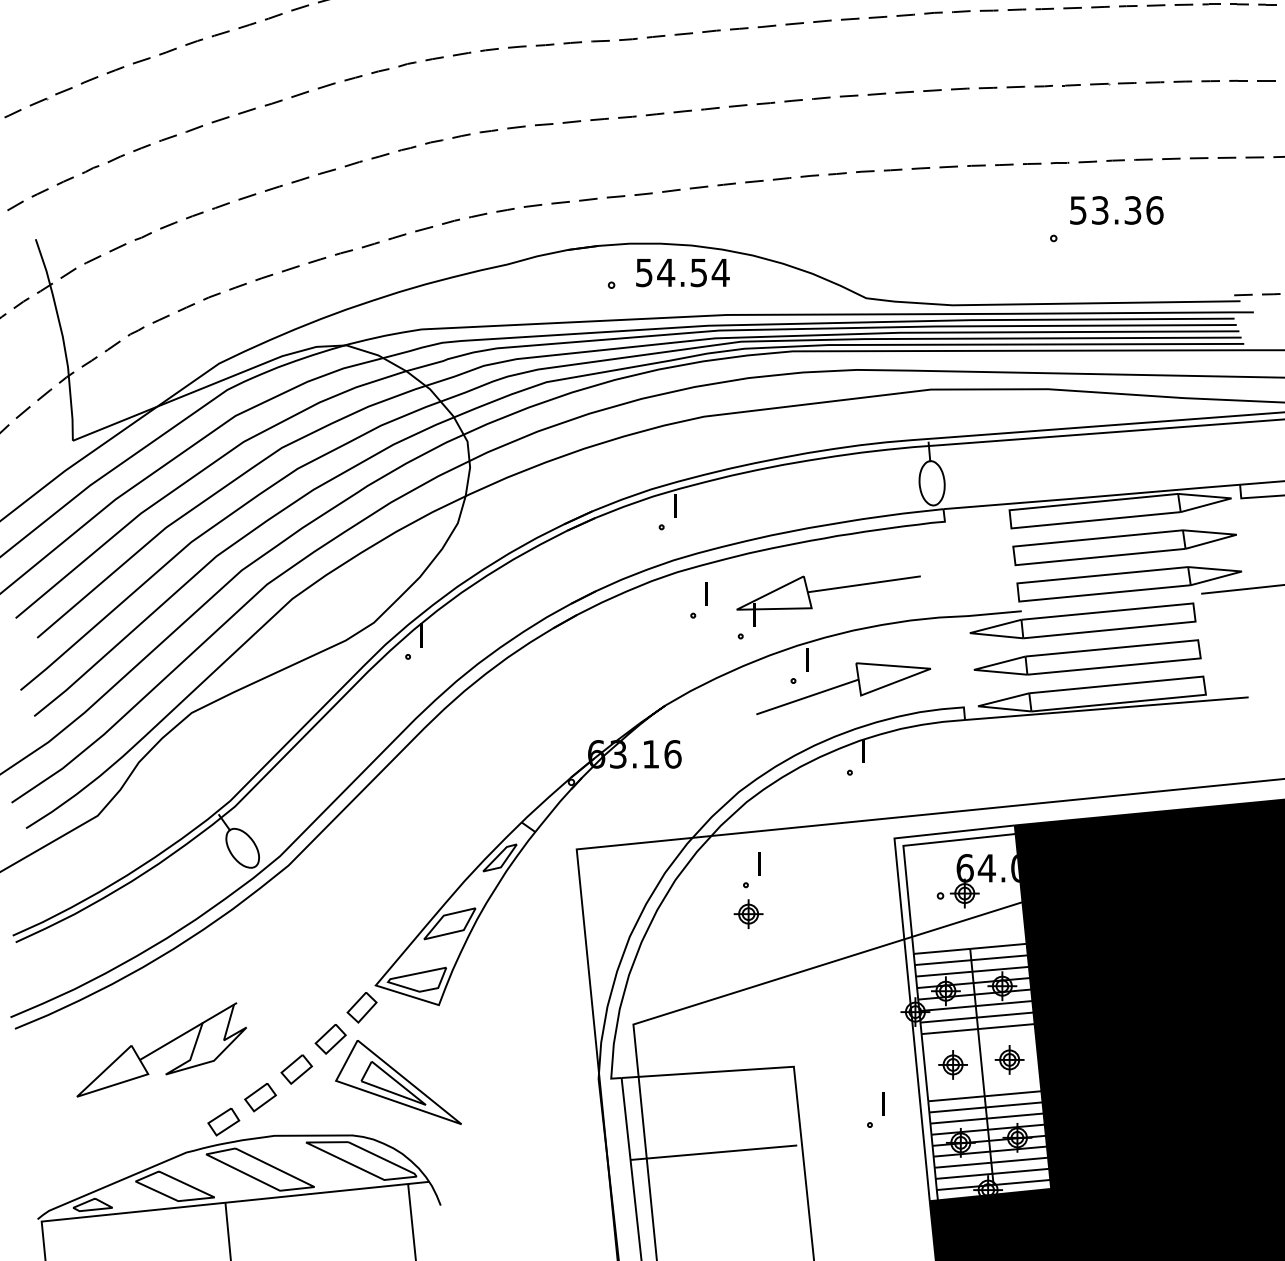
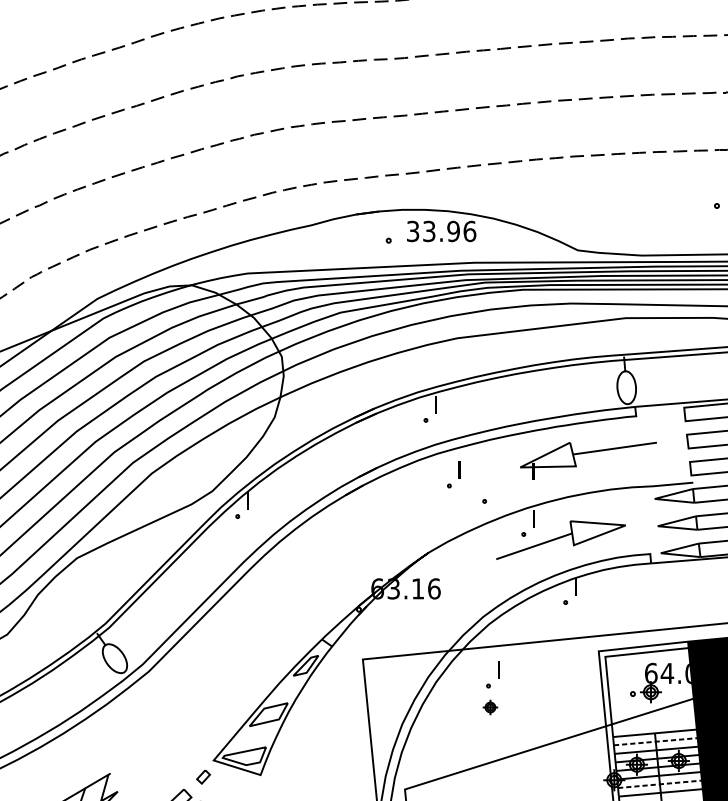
text: (682, 272) -> (441, 231), 54.54 -> 33.96
part: (828, 590) -> (588, 453), moved
part: (748, 913) -> (490, 707), size x0.7
line: (971, 960) -> (655, 741), solid -> dashed
part: (361, 1007) -> (203, 776), size x0.6
line: (976, 1017) -> (659, 784), solid -> dashed

